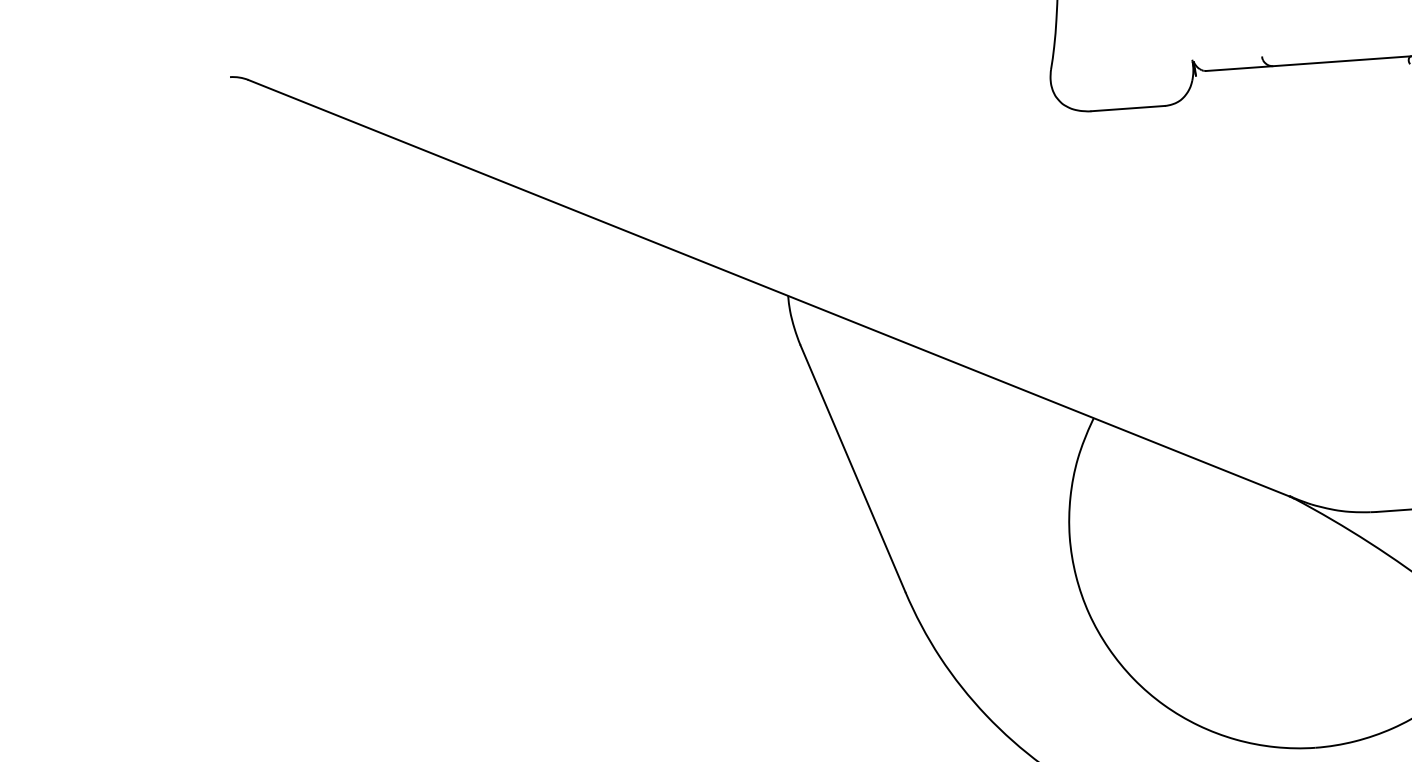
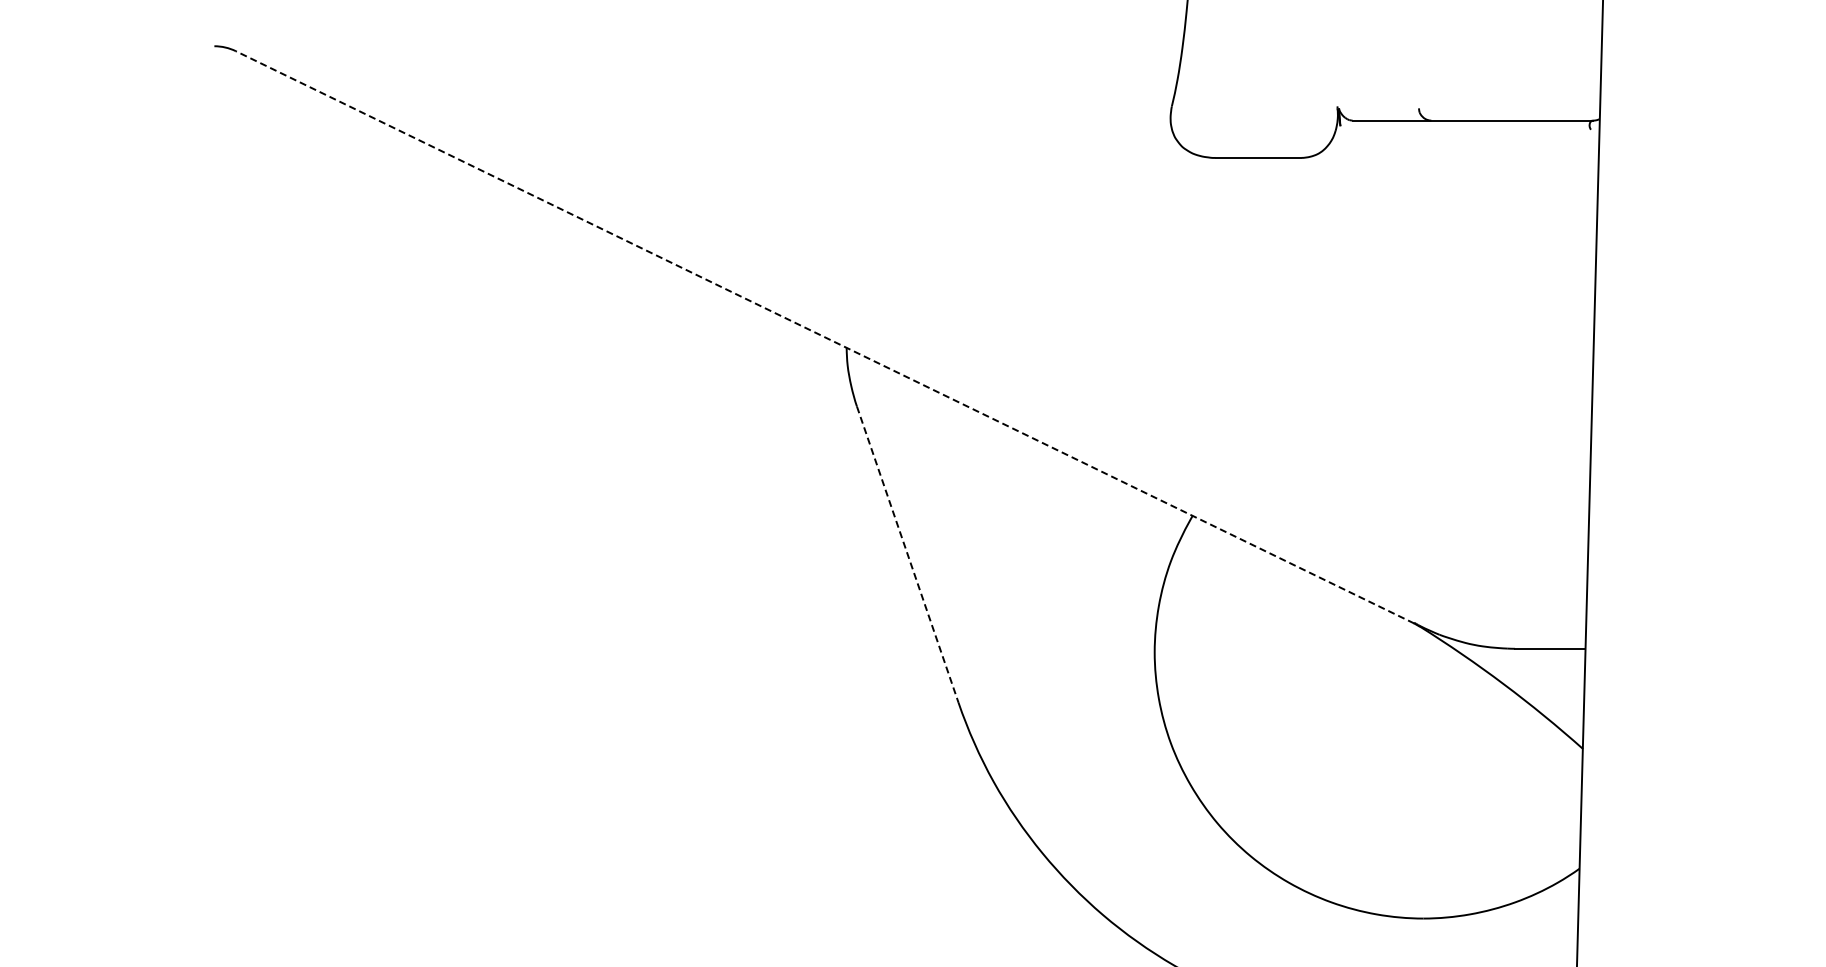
line: (768, 288) -> (824, 337), solid -> dashed
line: (852, 468) -> (907, 554), solid -> dashed

